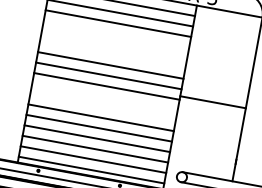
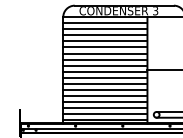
line: (116, 34) -> (105, 41), added
line: (114, 44) -> (105, 47), added
line: (112, 54) -> (105, 53), added
line: (105, 96) -> (105, 77), added
line: (103, 106) -> (105, 83), added

